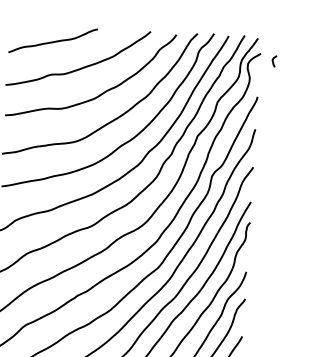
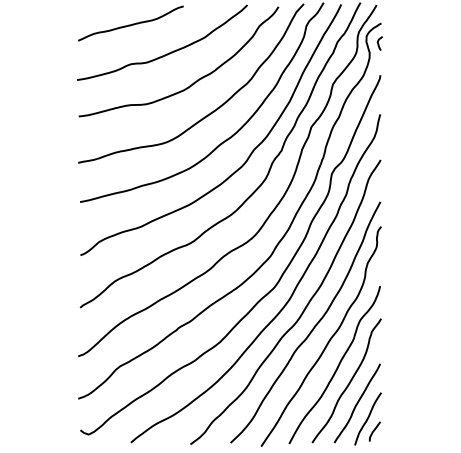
line: (273, 61) -> (378, 43), moved

